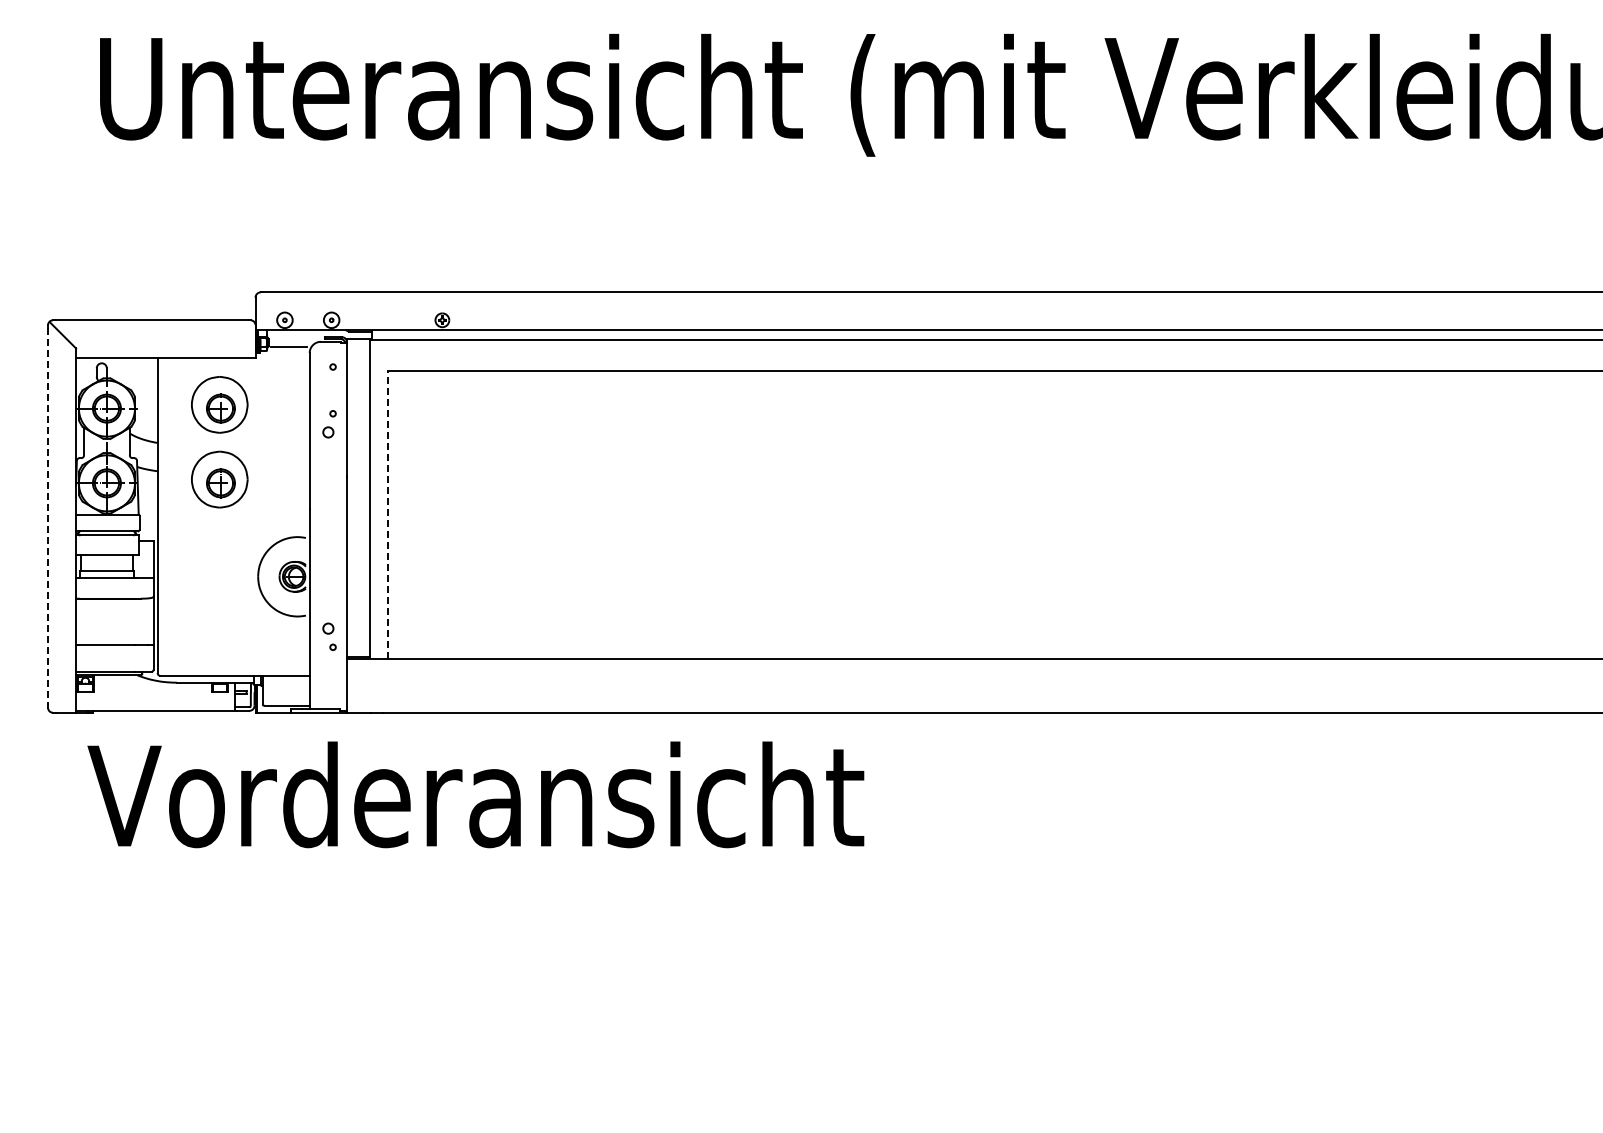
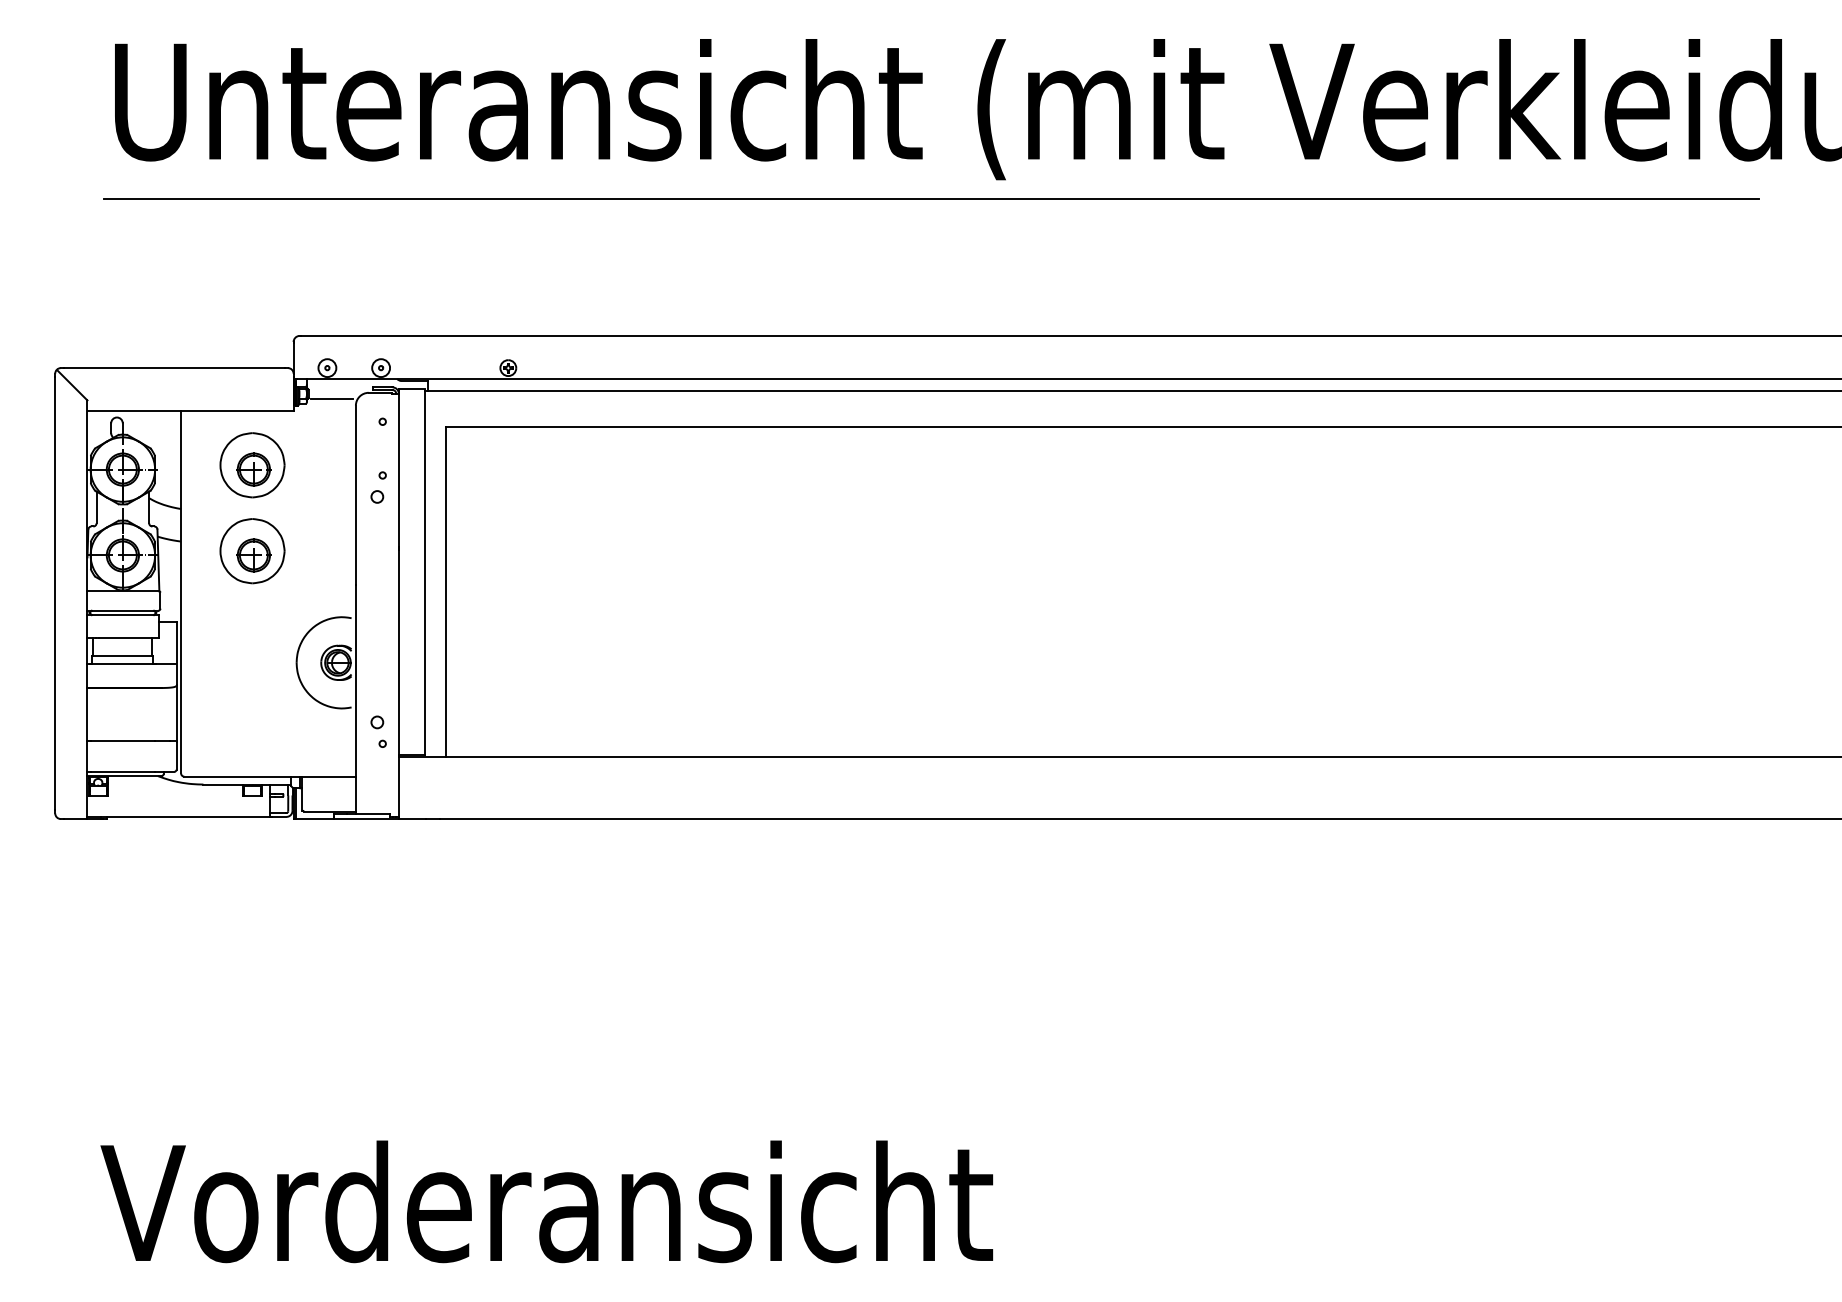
line: (810, 173) -> (931, 199), added
line: (388, 514) -> (446, 591), dashed -> solid
line: (48, 516) -> (55, 593), dashed -> solid
text: (475, 794) -> (546, 1201), moved

